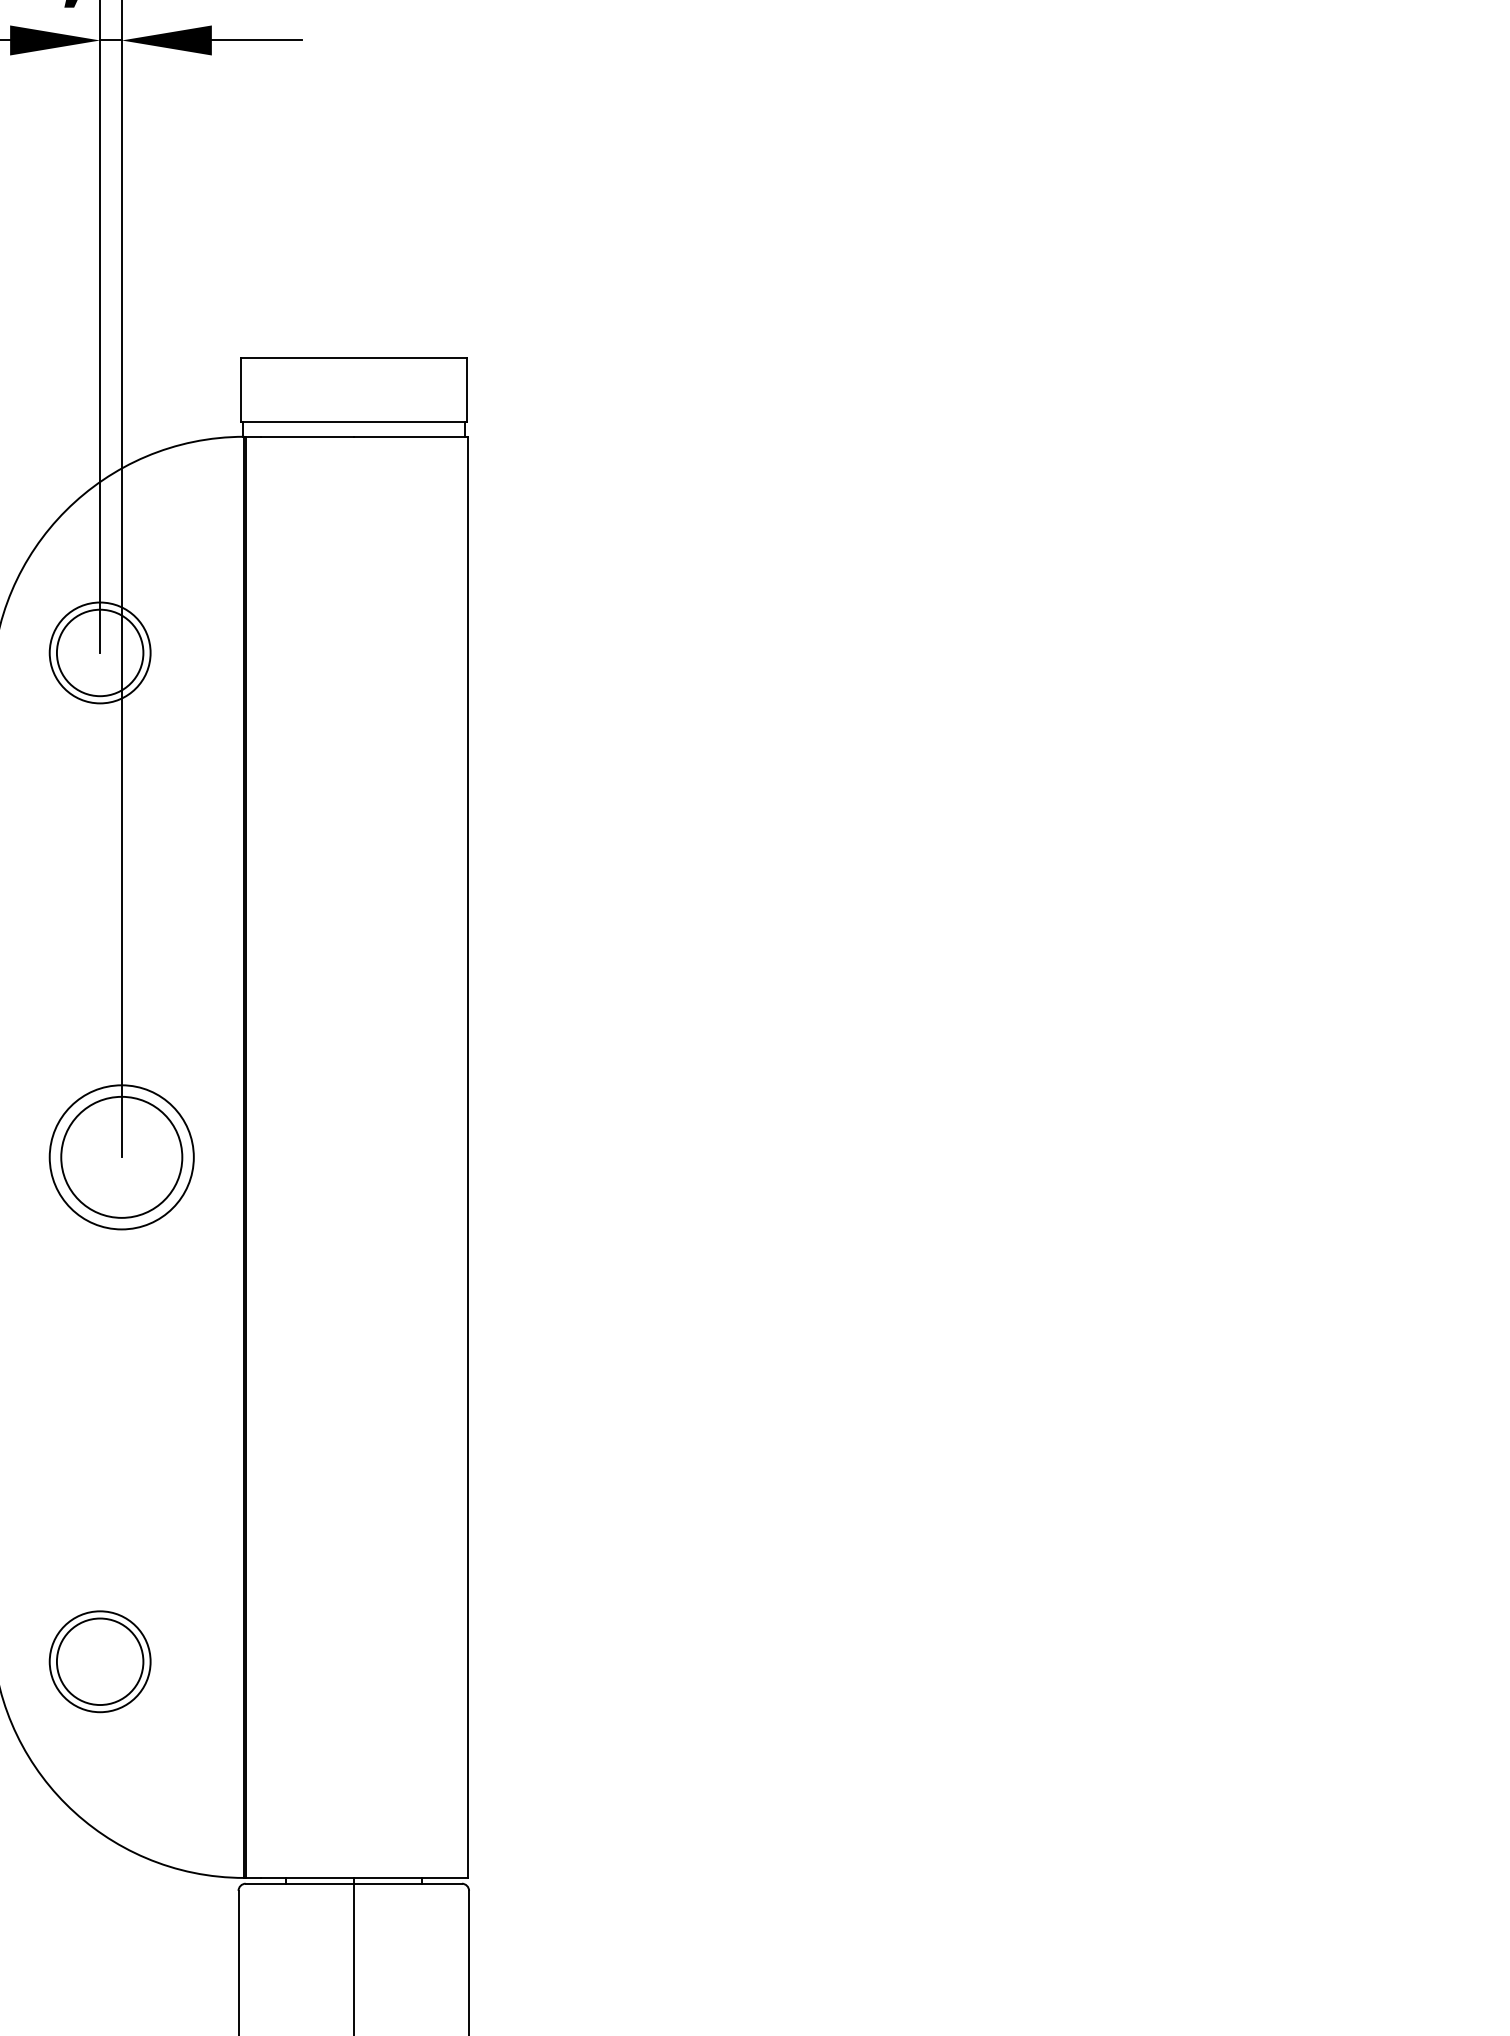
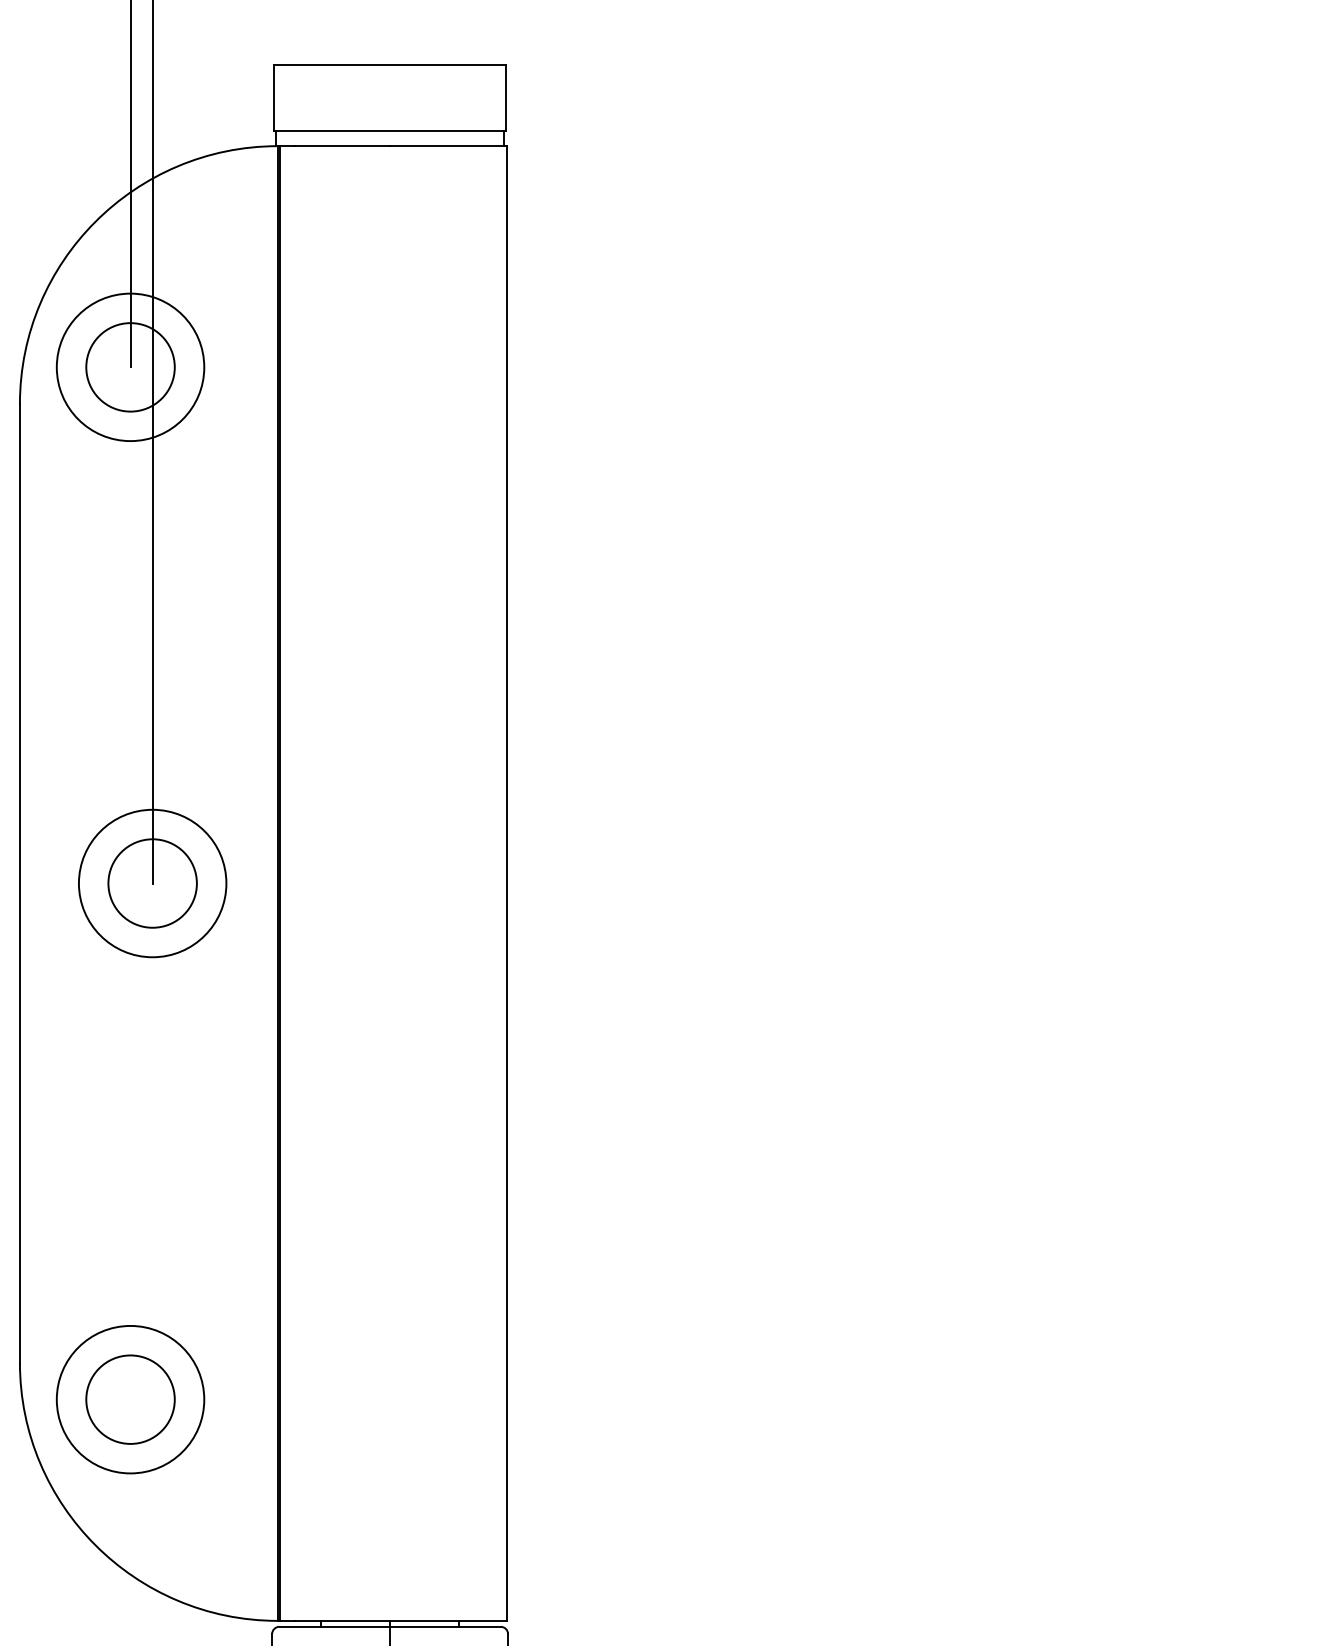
circle: (100, 652) -> (130, 366), size x1.43
circle: (121, 1157) -> (152, 883), size x0.71
circle: (100, 1661) -> (130, 1399), size x1.43

